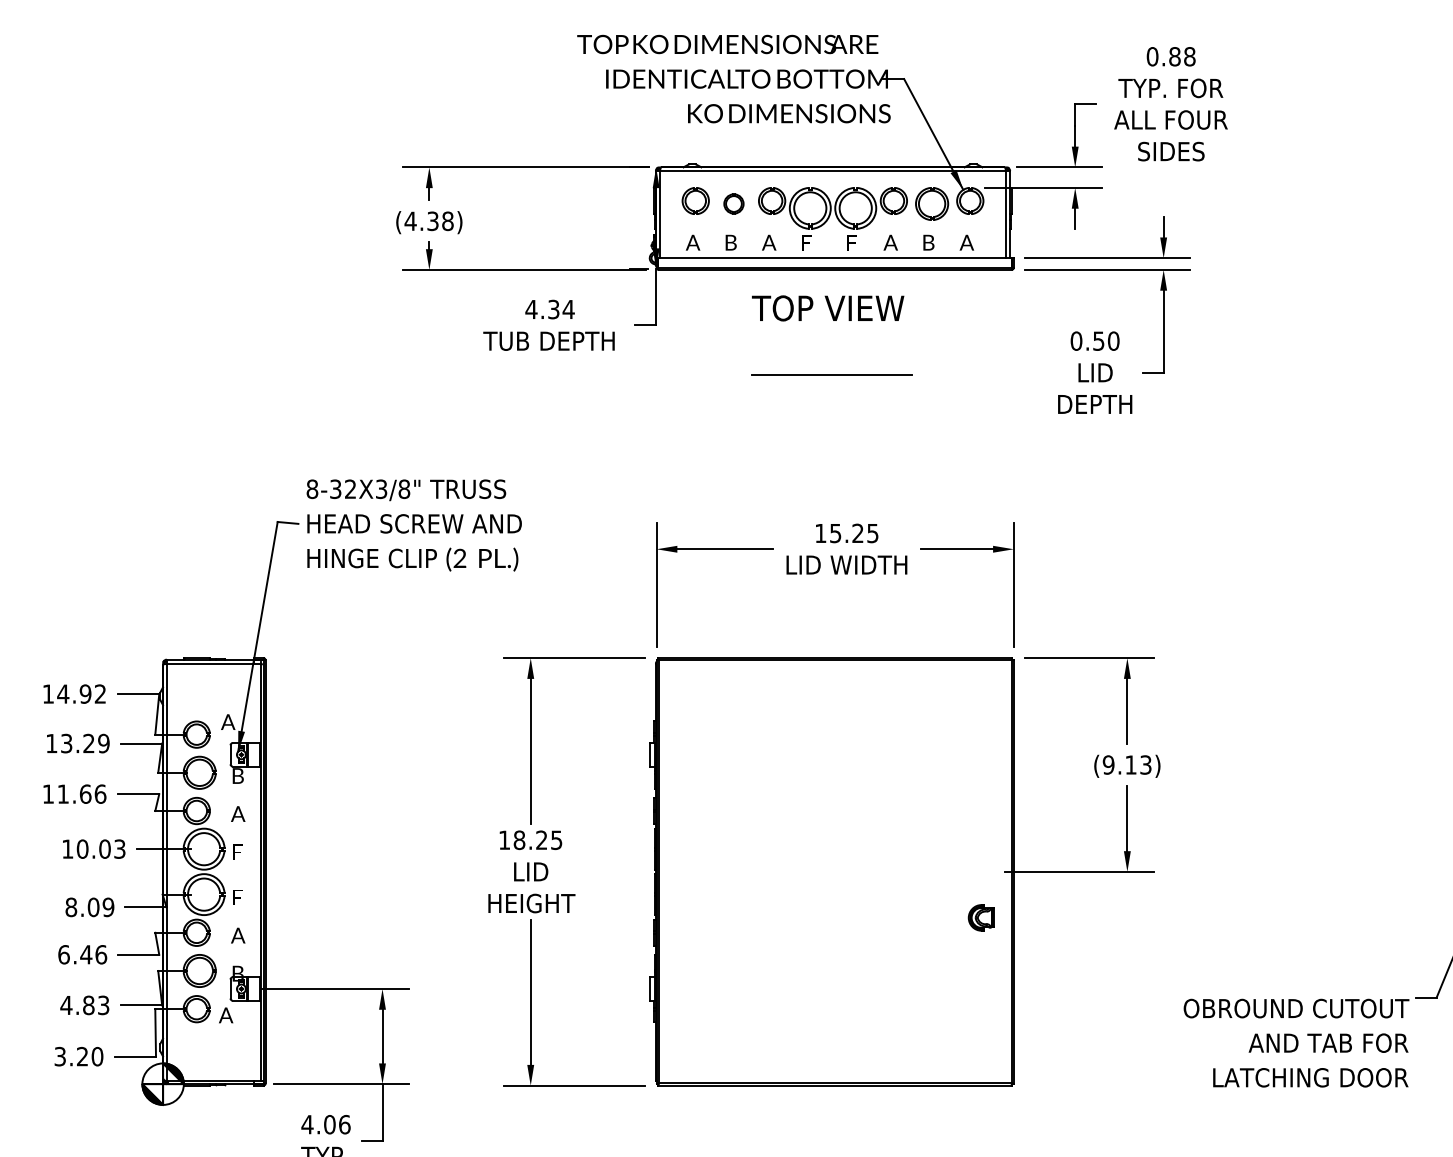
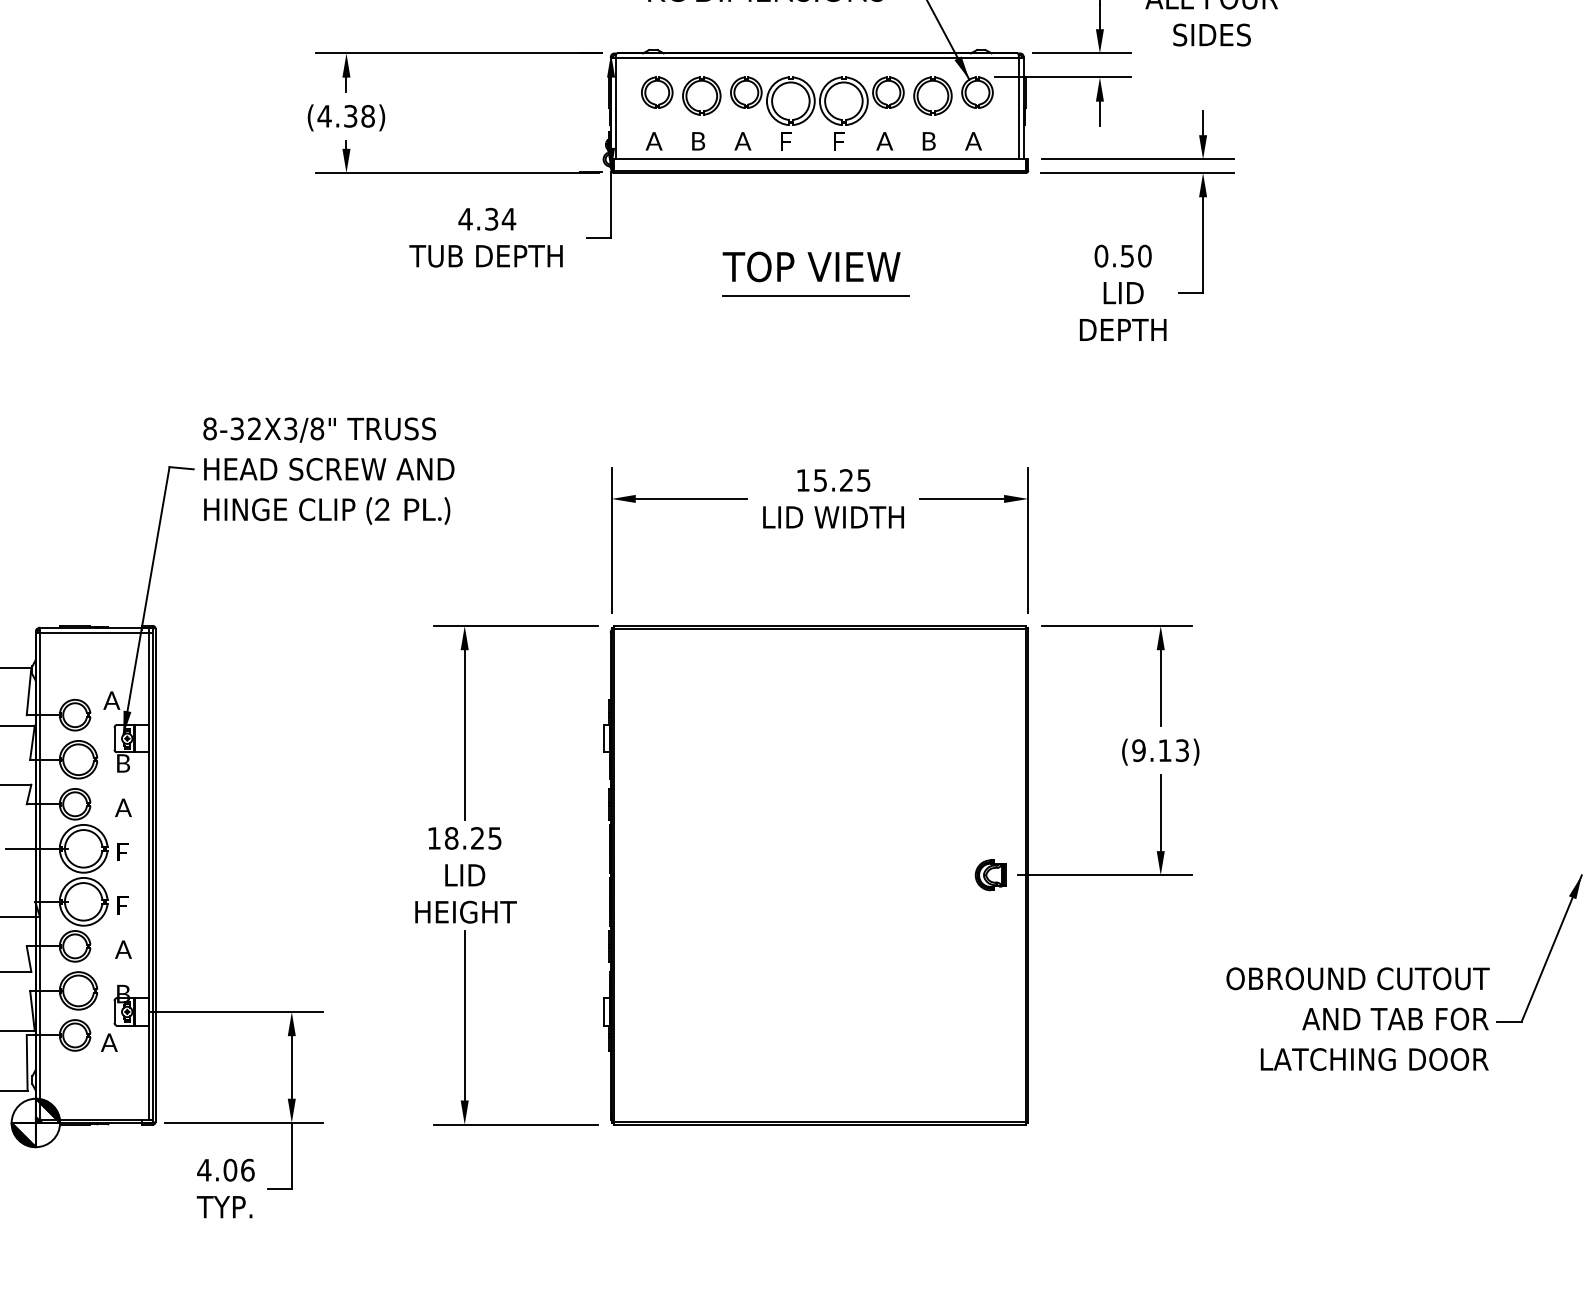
part: (733, 203) -> (701, 95), size x1.67
text: (828, 308) -> (812, 267), moved
part: (980, 917) -> (989, 874), moved
text: (1296, 1042) -> (1358, 1018), moved

